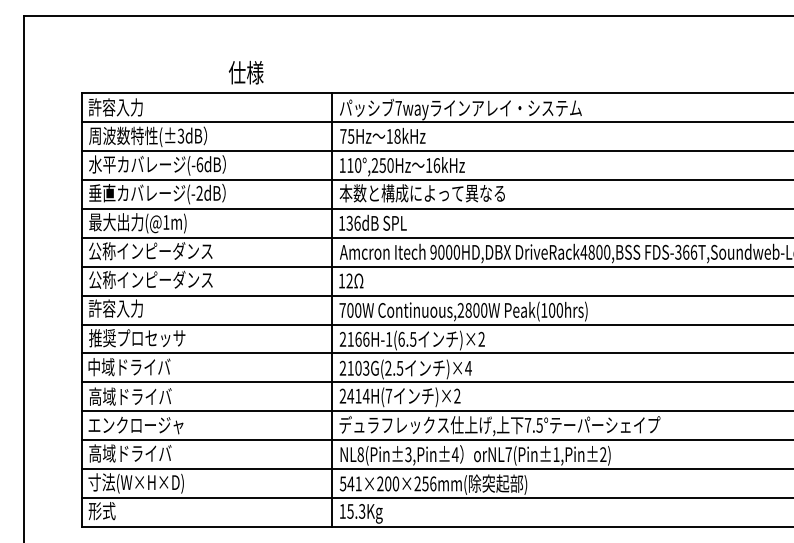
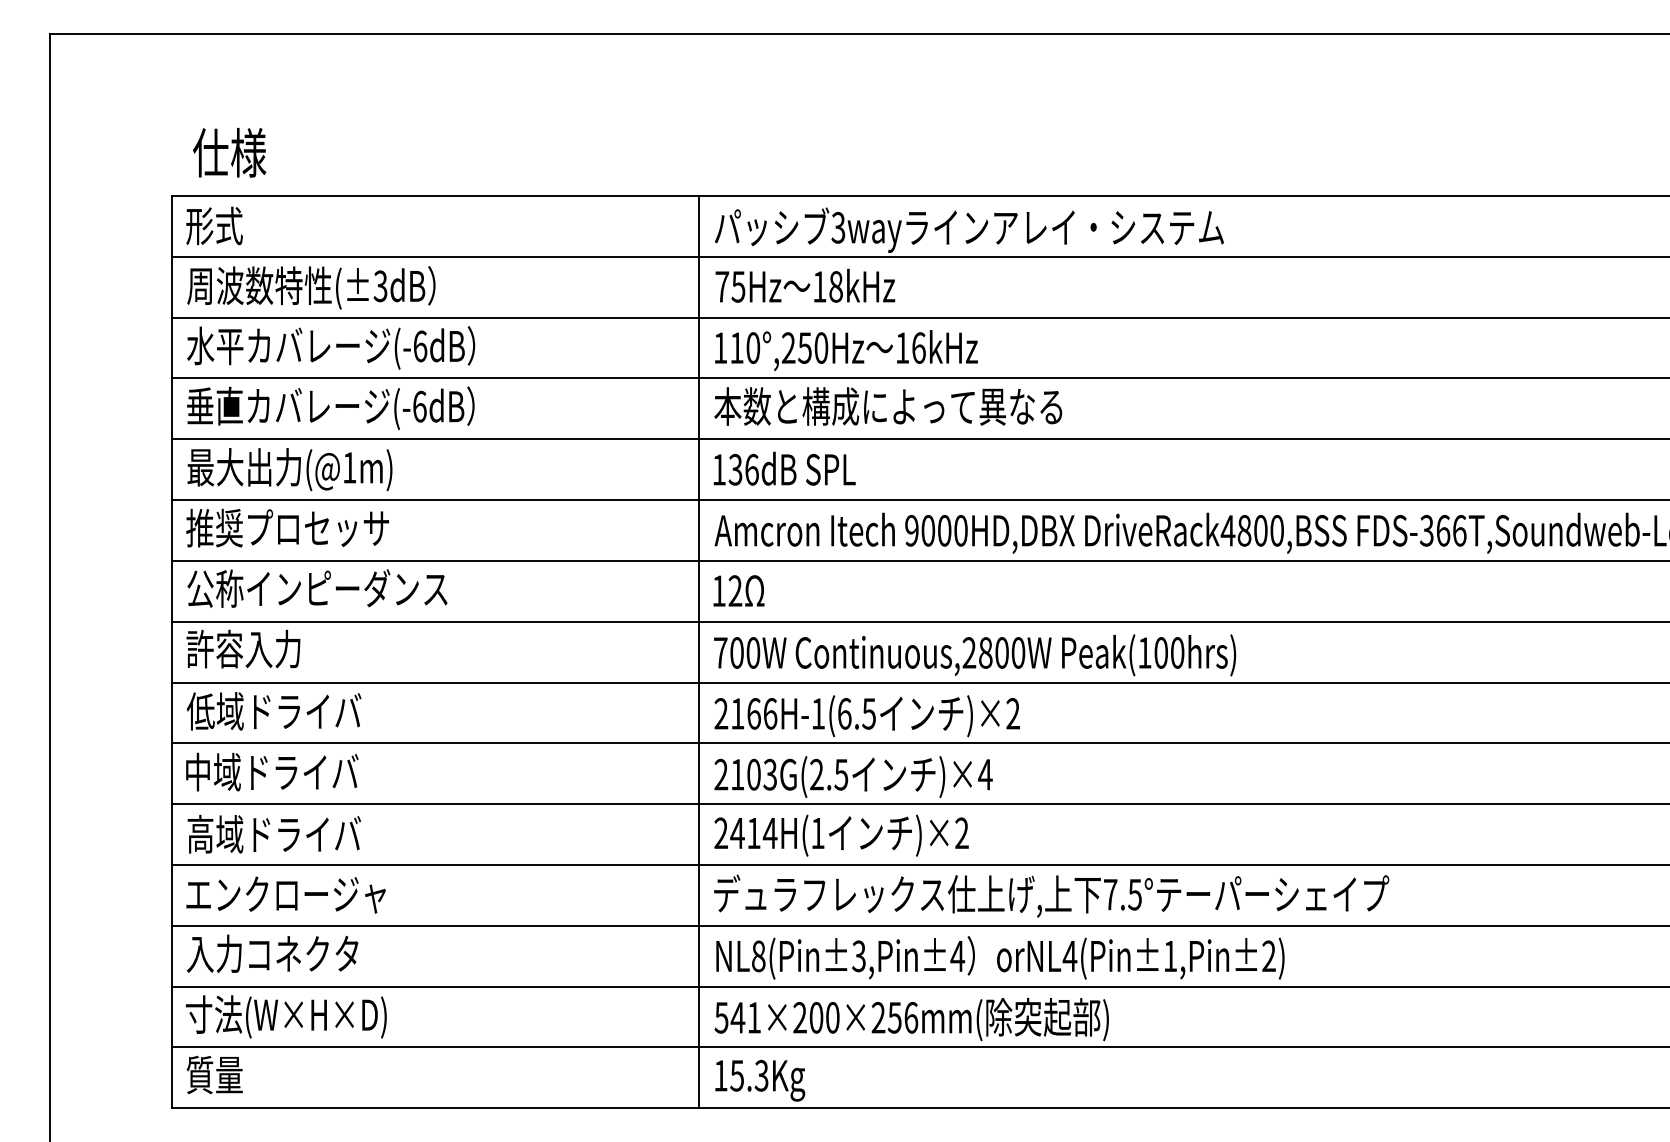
text: (245, 72) -> (228, 152), moved
text: (115, 107) -> (242, 225), 許容入力 -> 形式
text: (398, 107) -> (838, 225), 7way -> 3way
text: (199, 192) -> (419, 404), (-2dB -> (-6dB
text: (150, 251) -> (316, 528), 公称インピーダンス -> 推奨プロセッサ
text: (137, 338) -> (289, 711), 推奨プロセッサ -> 低域ドライバ
text: (388, 395) -> (817, 831), 2414H(7 -> 2414H(1
text: (130, 453) -> (274, 953), 高域ドライバ -> 入力コネクタ
text: (508, 454) -> (1069, 955), orNL7(Pin±1,Pin±2) -> orNL4(Pin±1,Pin±2)
text: (101, 511) -> (213, 1075), 形式 -> 質量

